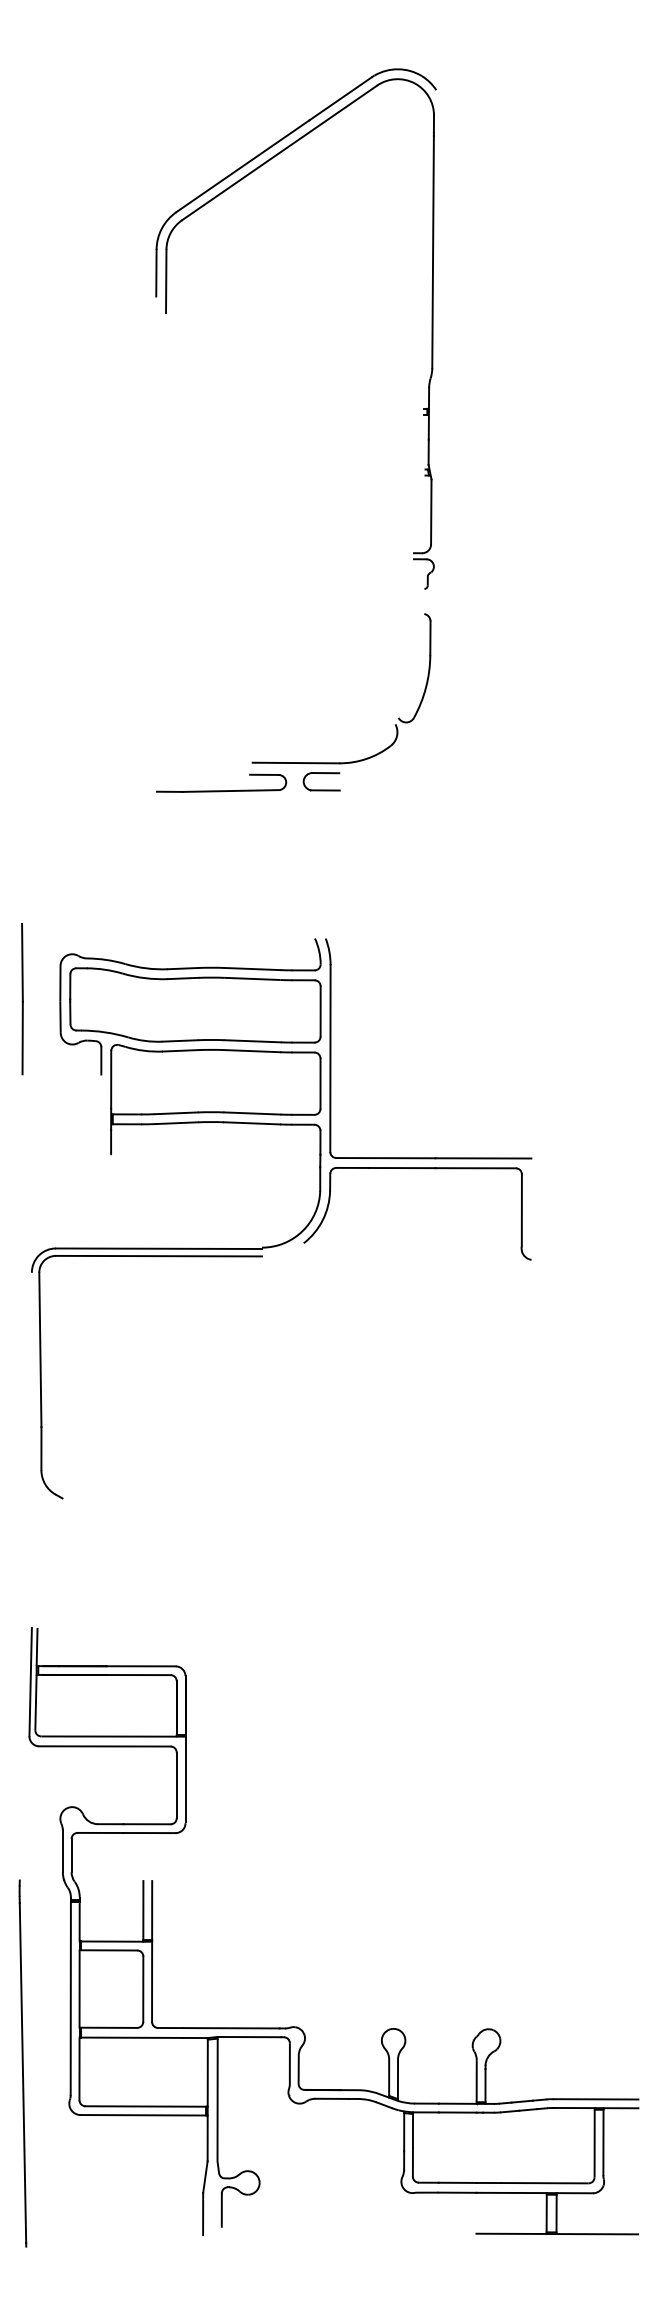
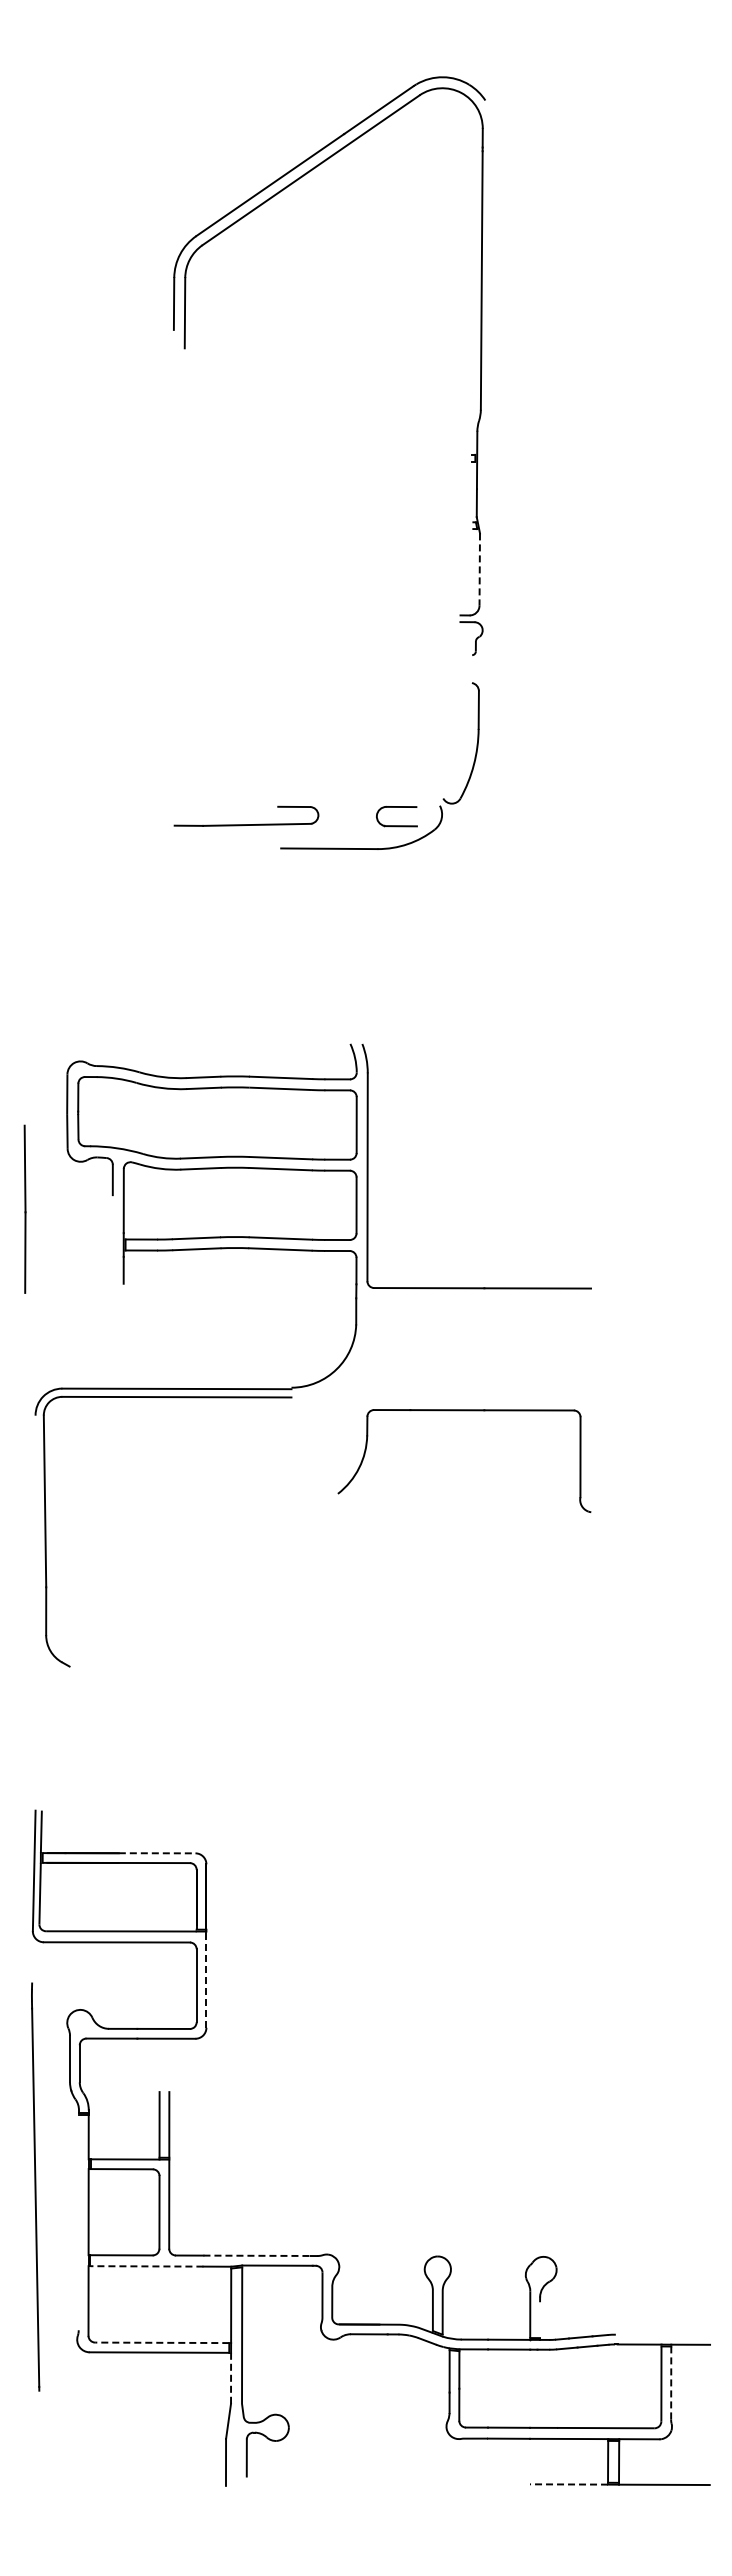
line: (431, 512) -> (479, 570), solid -> dashed
part: (321, 773) -> (396, 807), moved
part: (221, 790) -> (246, 824), moved
line: (21, 998) -> (24, 1208), moved
part: (417, 1169) -> (464, 1411), moved
line: (141, 1666) -> (157, 1853), solid -> dashed
line: (185, 1778) -> (206, 1978), solid -> dashed
line: (70, 1998) -> (78, 2222), removed
line: (231, 2027) -> (257, 2255), solid -> dashed
line: (131, 2037) -> (146, 2266), solid -> dashed
line: (22, 2063) -> (35, 2186), moved
line: (485, 2085) -> (540, 2319), removed
line: (595, 2099) -> (662, 2334), removed
line: (145, 2106) -> (161, 2342), solid -> dashed
line: (208, 2137) -> (231, 2377), solid -> dashed
line: (603, 2142) -> (671, 2382), solid -> dashed
line: (511, 2233) -> (568, 2484), solid -> dashed

